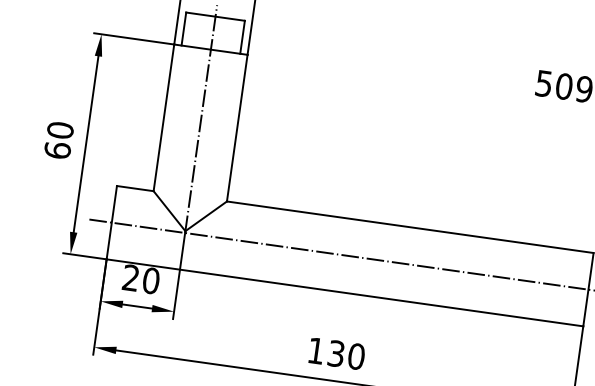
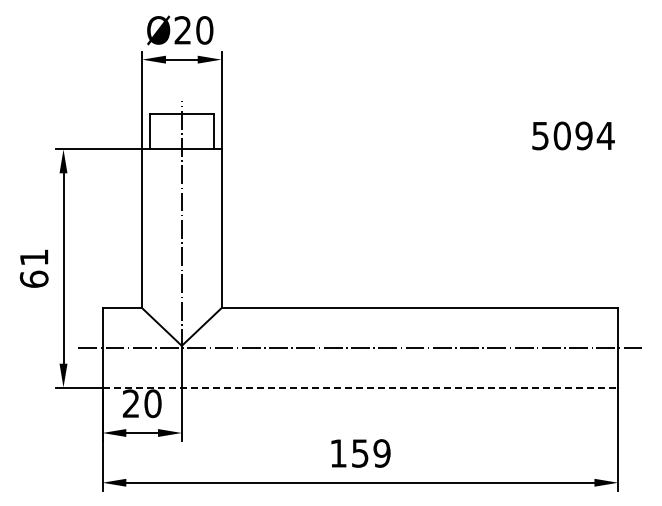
text: (59, 130) -> (33, 257), 60 -> 61
line: (345, 292) -> (360, 387), solid -> dashed
text: (346, 355) -> (371, 453), 130 -> 159

